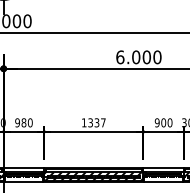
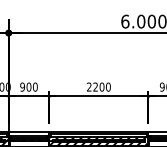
text: (23, 122) -> (28, 86), 980 -> 900
text: (93, 122) -> (98, 86), 1337 -> 2200

